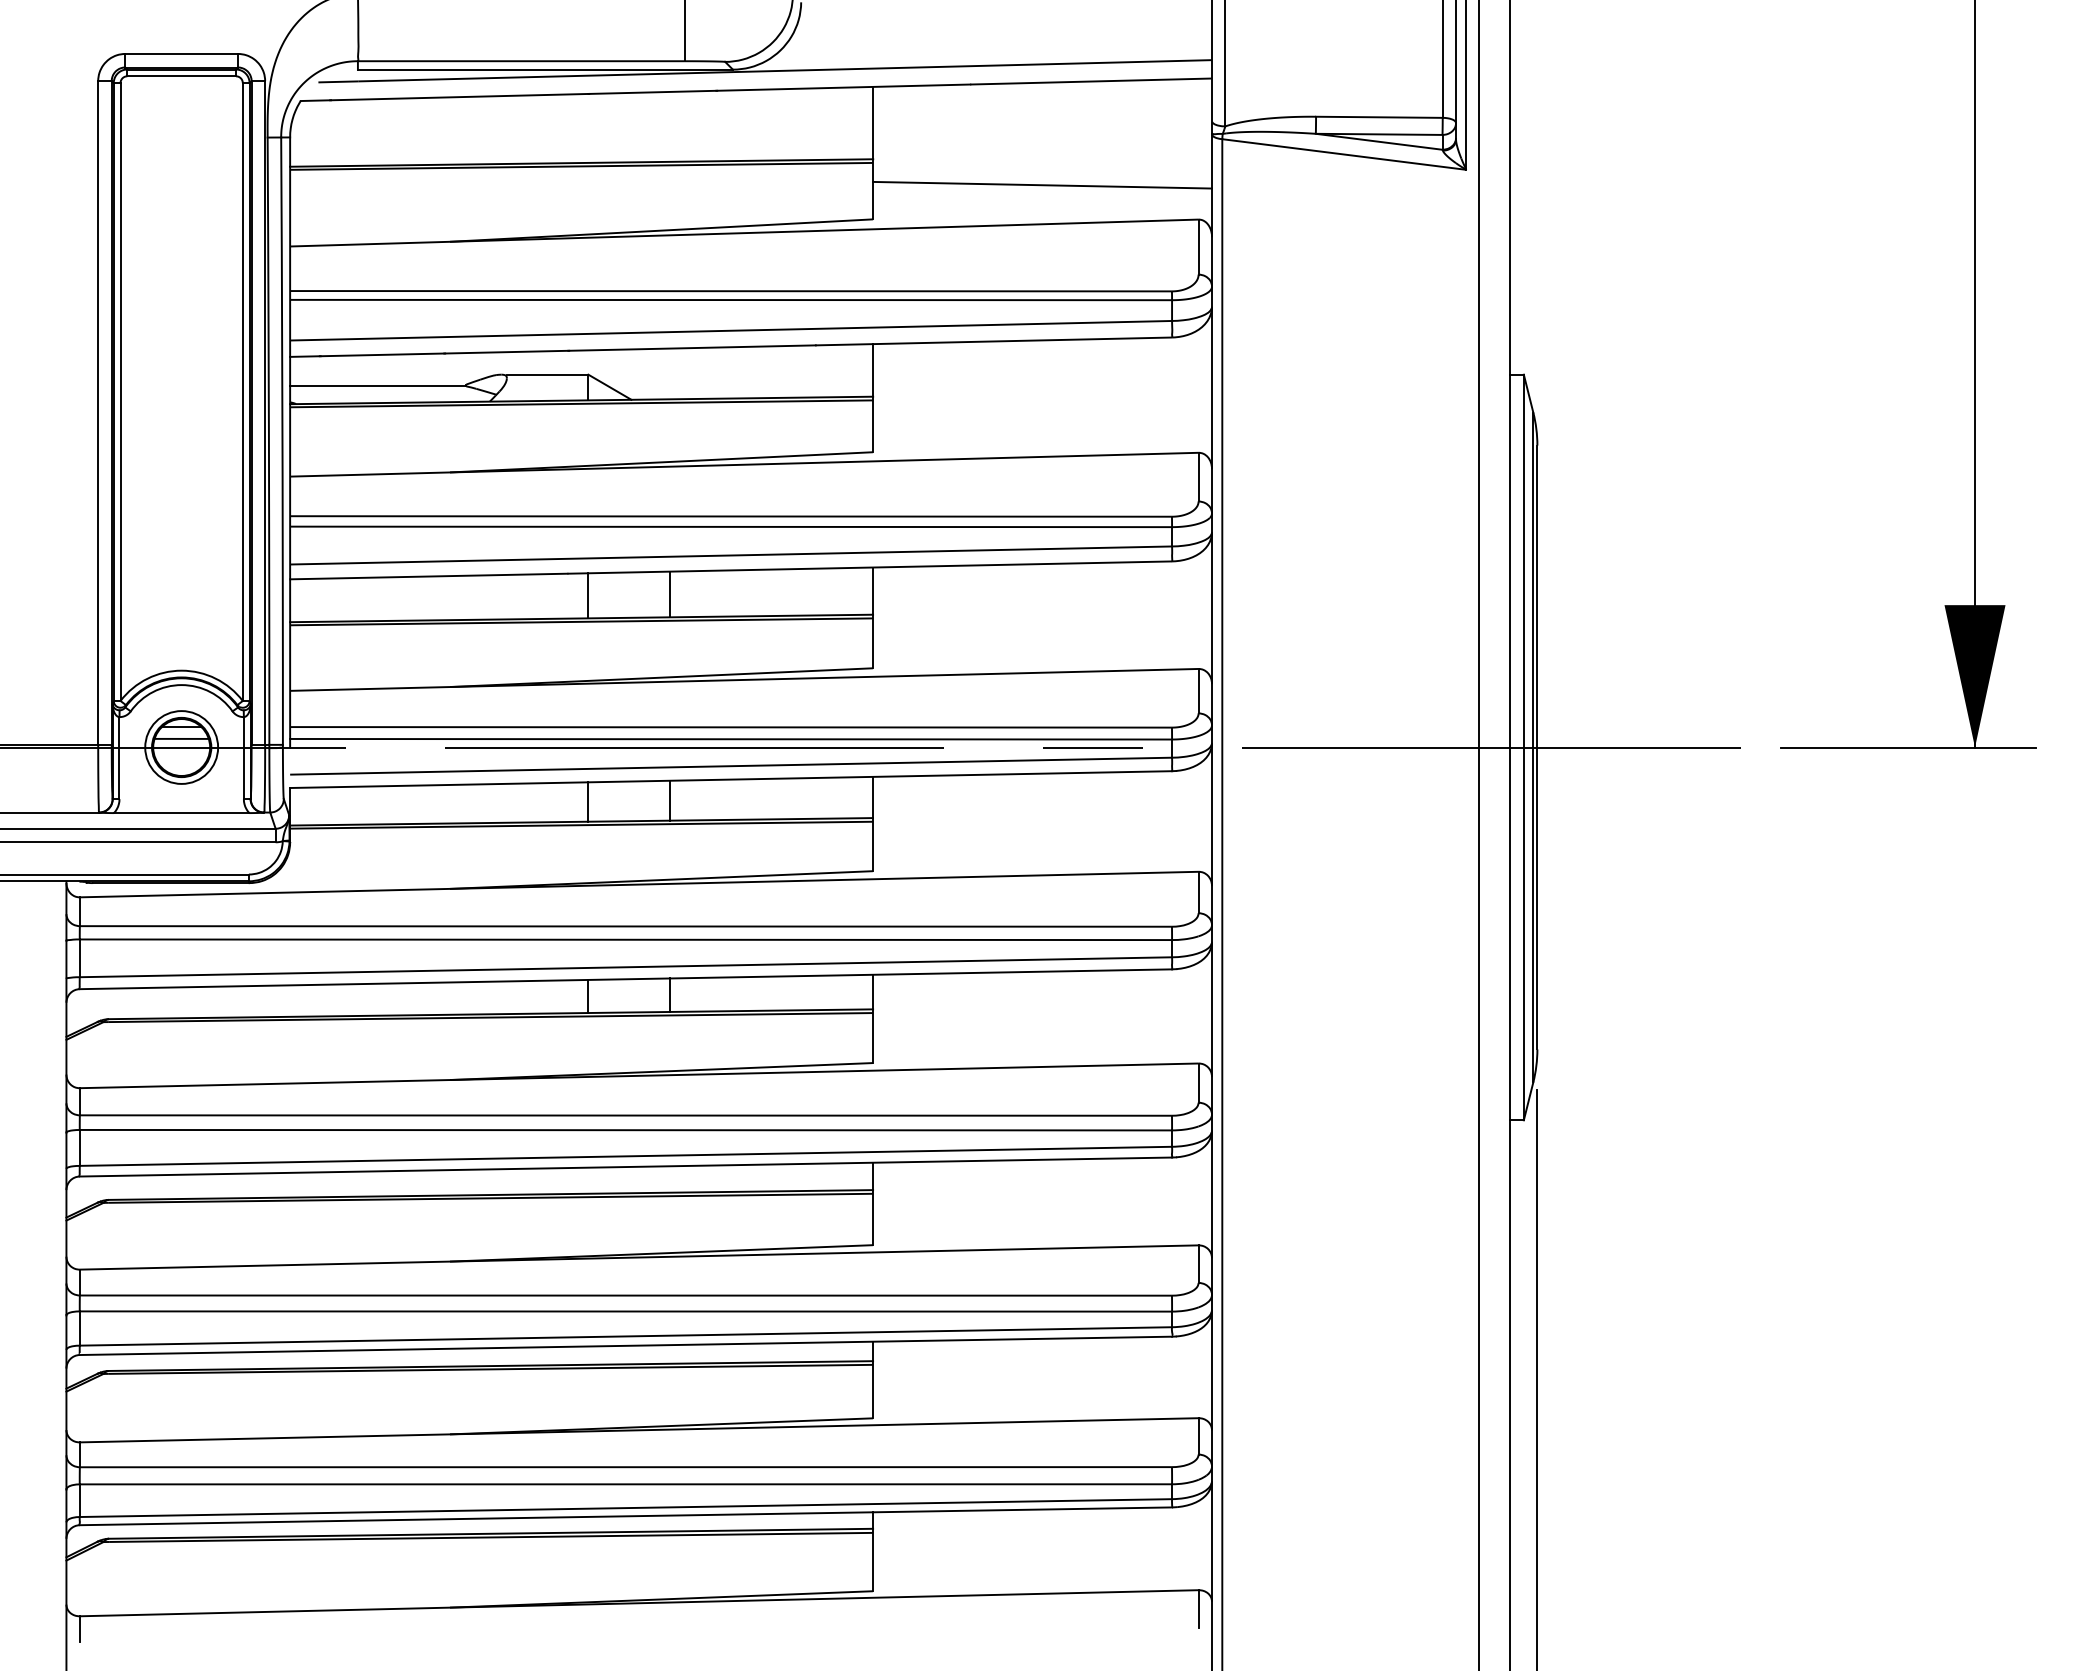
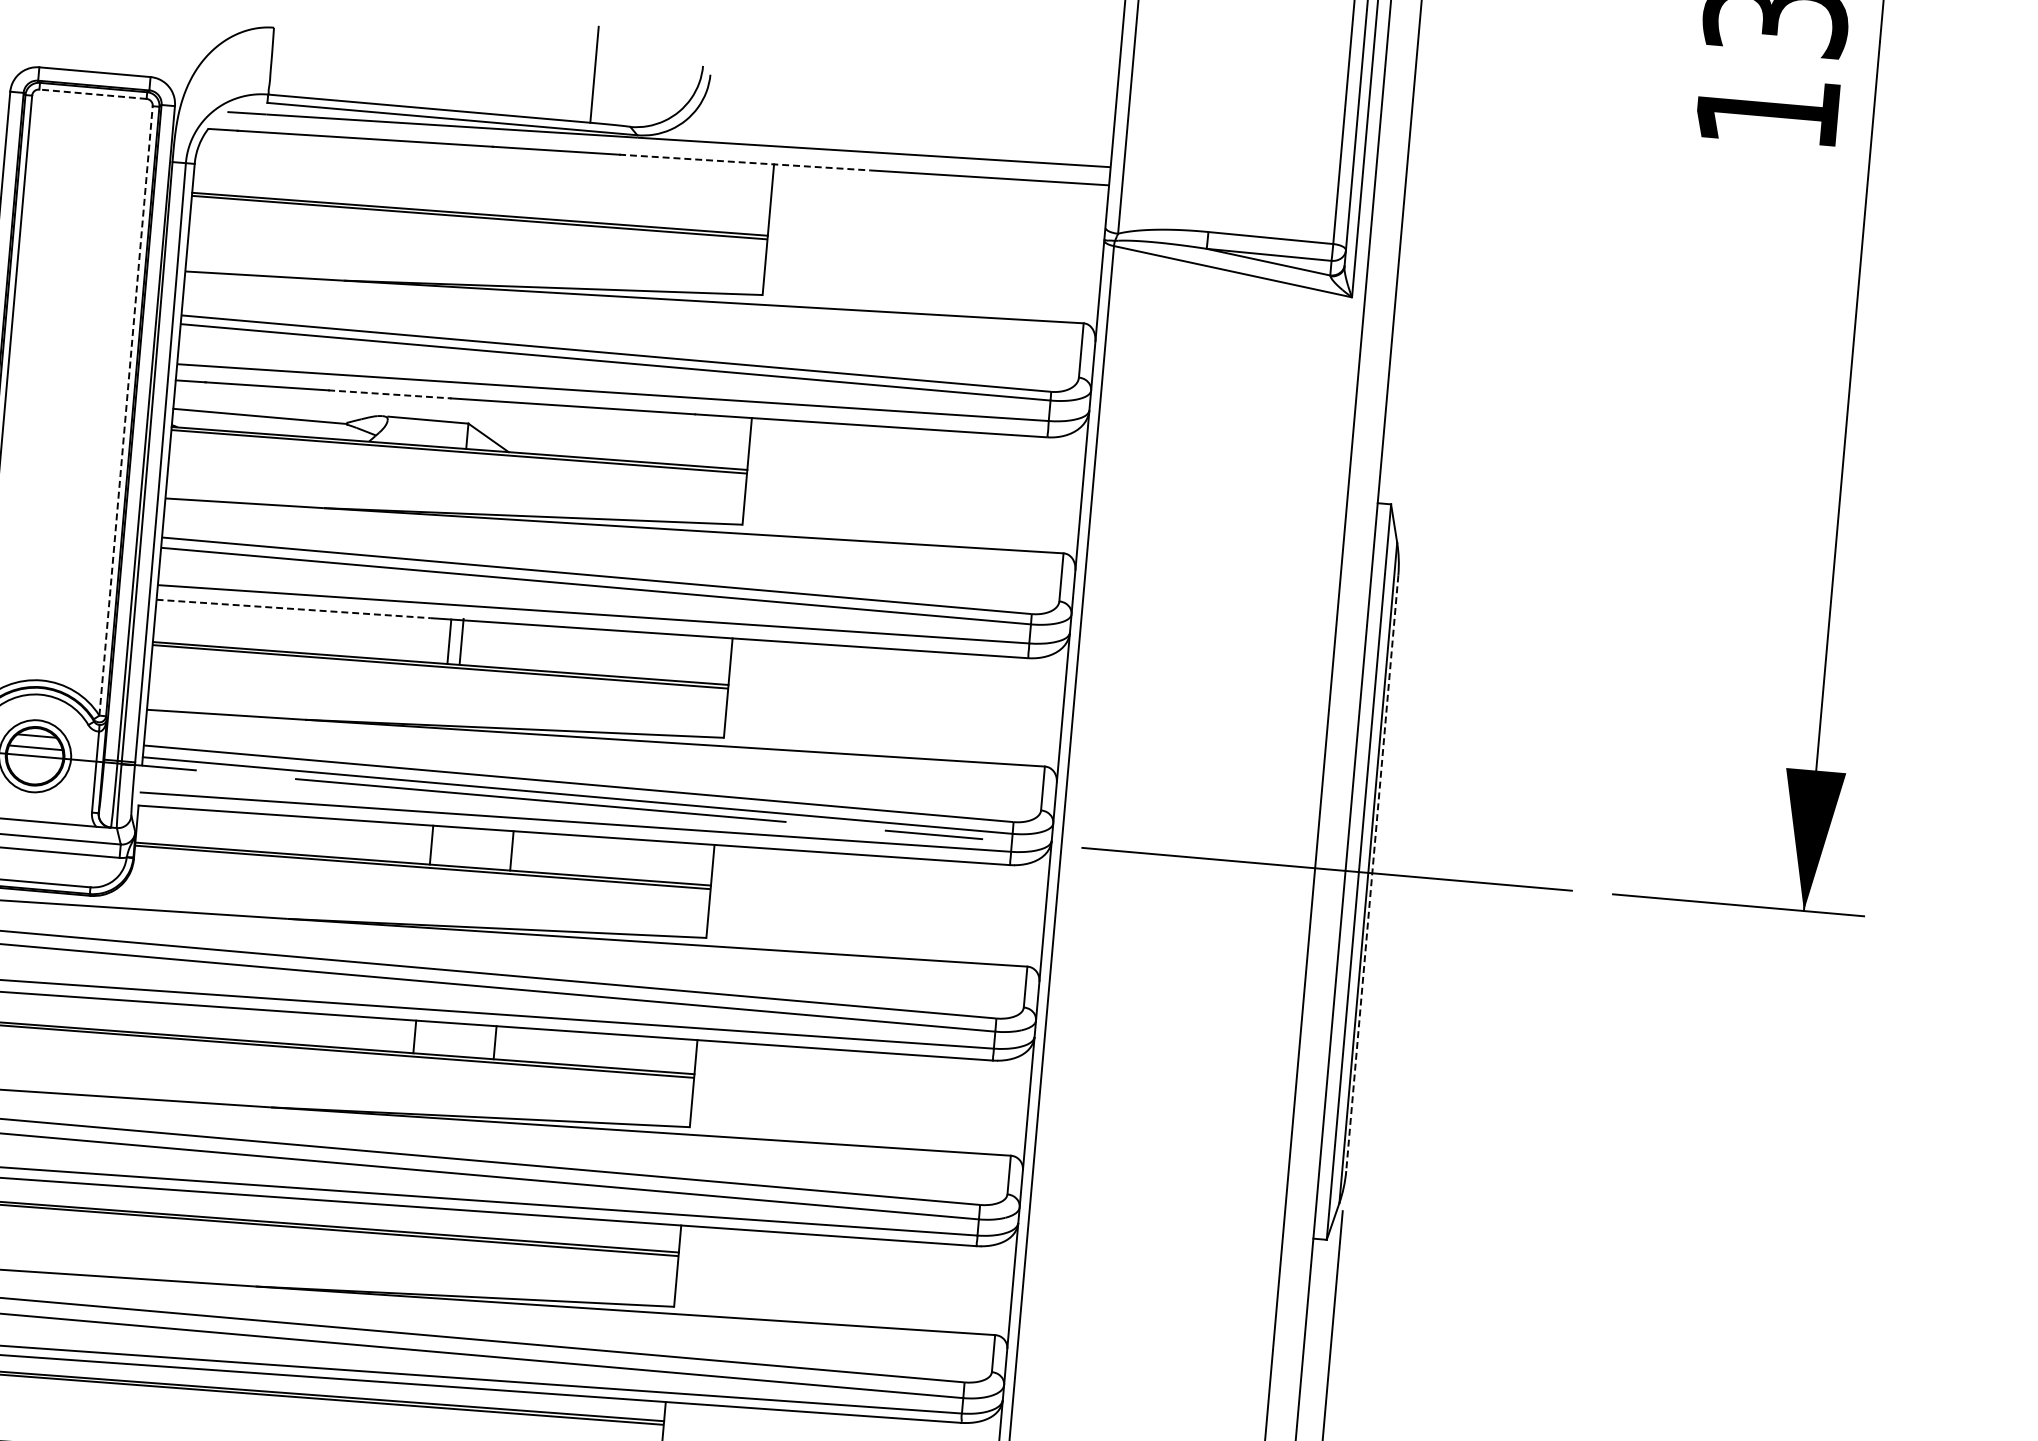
line: (181, 76) -> (92, 94), solid -> dashed
line: (843, 87) -> (744, 162), solid -> dashed
line: (1042, 184) -> (932, 275), removed
line: (507, 352) -> (390, 394), solid -> dashed
line: (242, 392) -> (125, 411), solid -> dashed
line: (428, 576) -> (293, 608), solid -> dashed
line: (669, 594) -> (461, 641), moved
line: (1537, 747) -> (1372, 873), solid -> dashed

